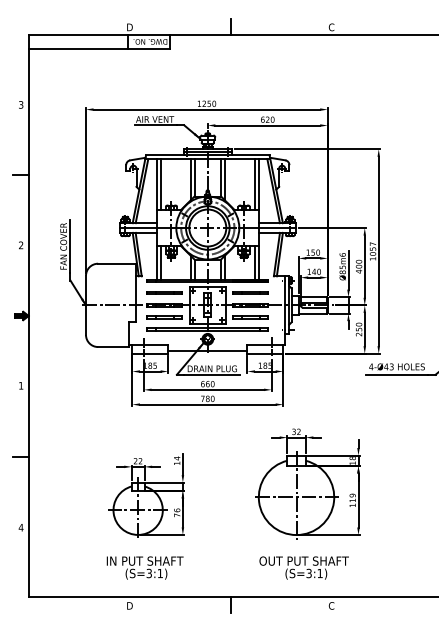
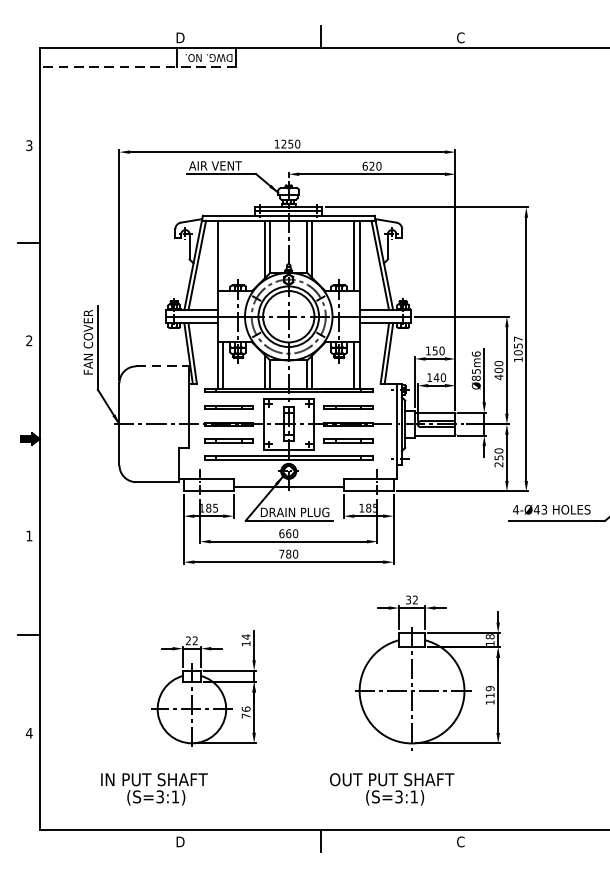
line: (99, 48) -> (138, 67), solid -> dashed
line: (160, 184) -> (222, 256), removed
line: (116, 263) -> (161, 366), solid -> dashed
text: (144, 567) -> (153, 788), moved
text: (303, 567) -> (391, 788), moved

